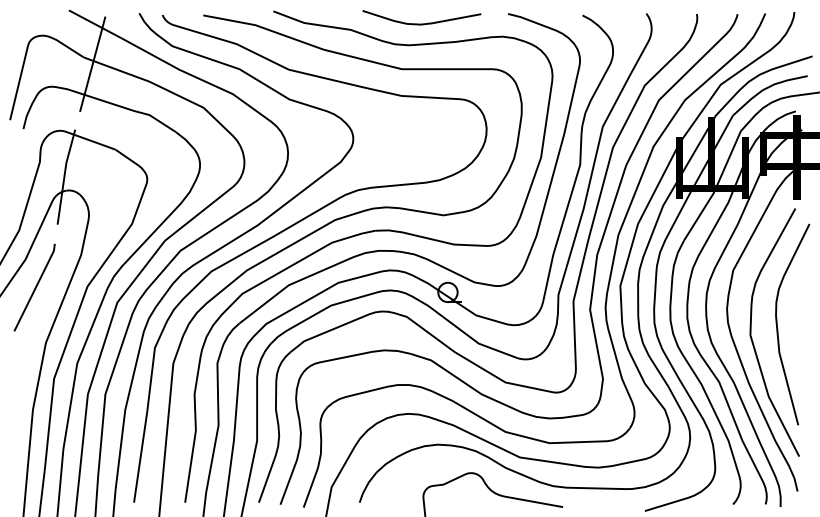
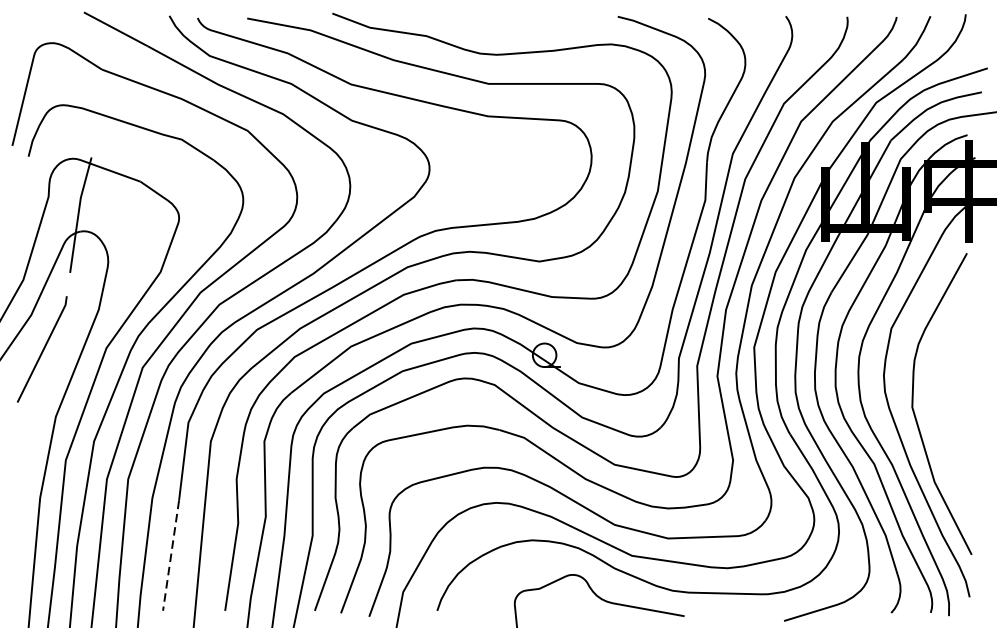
curve: (421, 23) -> (512, 28), removed
line: (92, 64) -> (112, 78), removed
curve: (778, 328) -> (946, 399), removed
line: (140, 457) -> (170, 555), solid -> dashed

